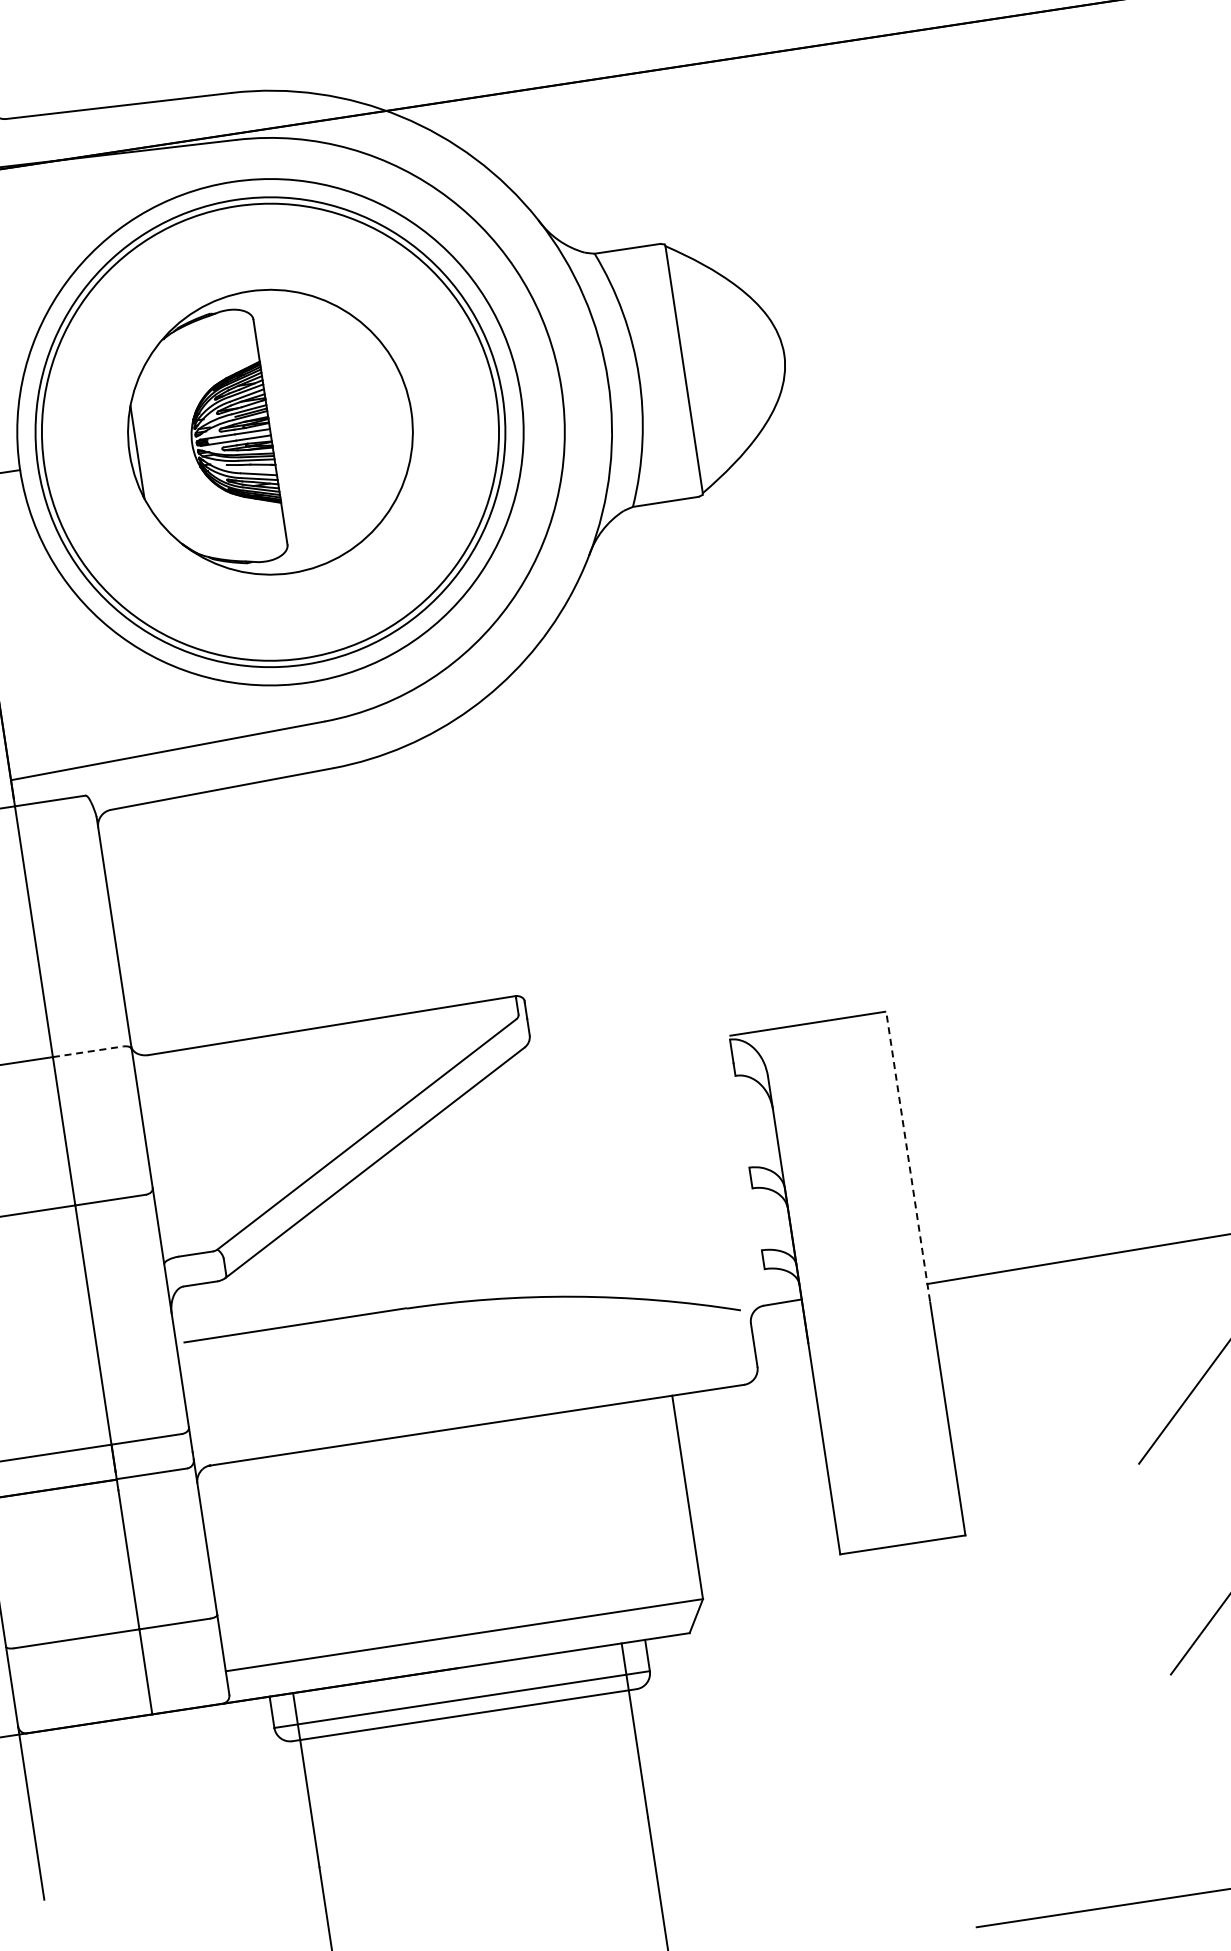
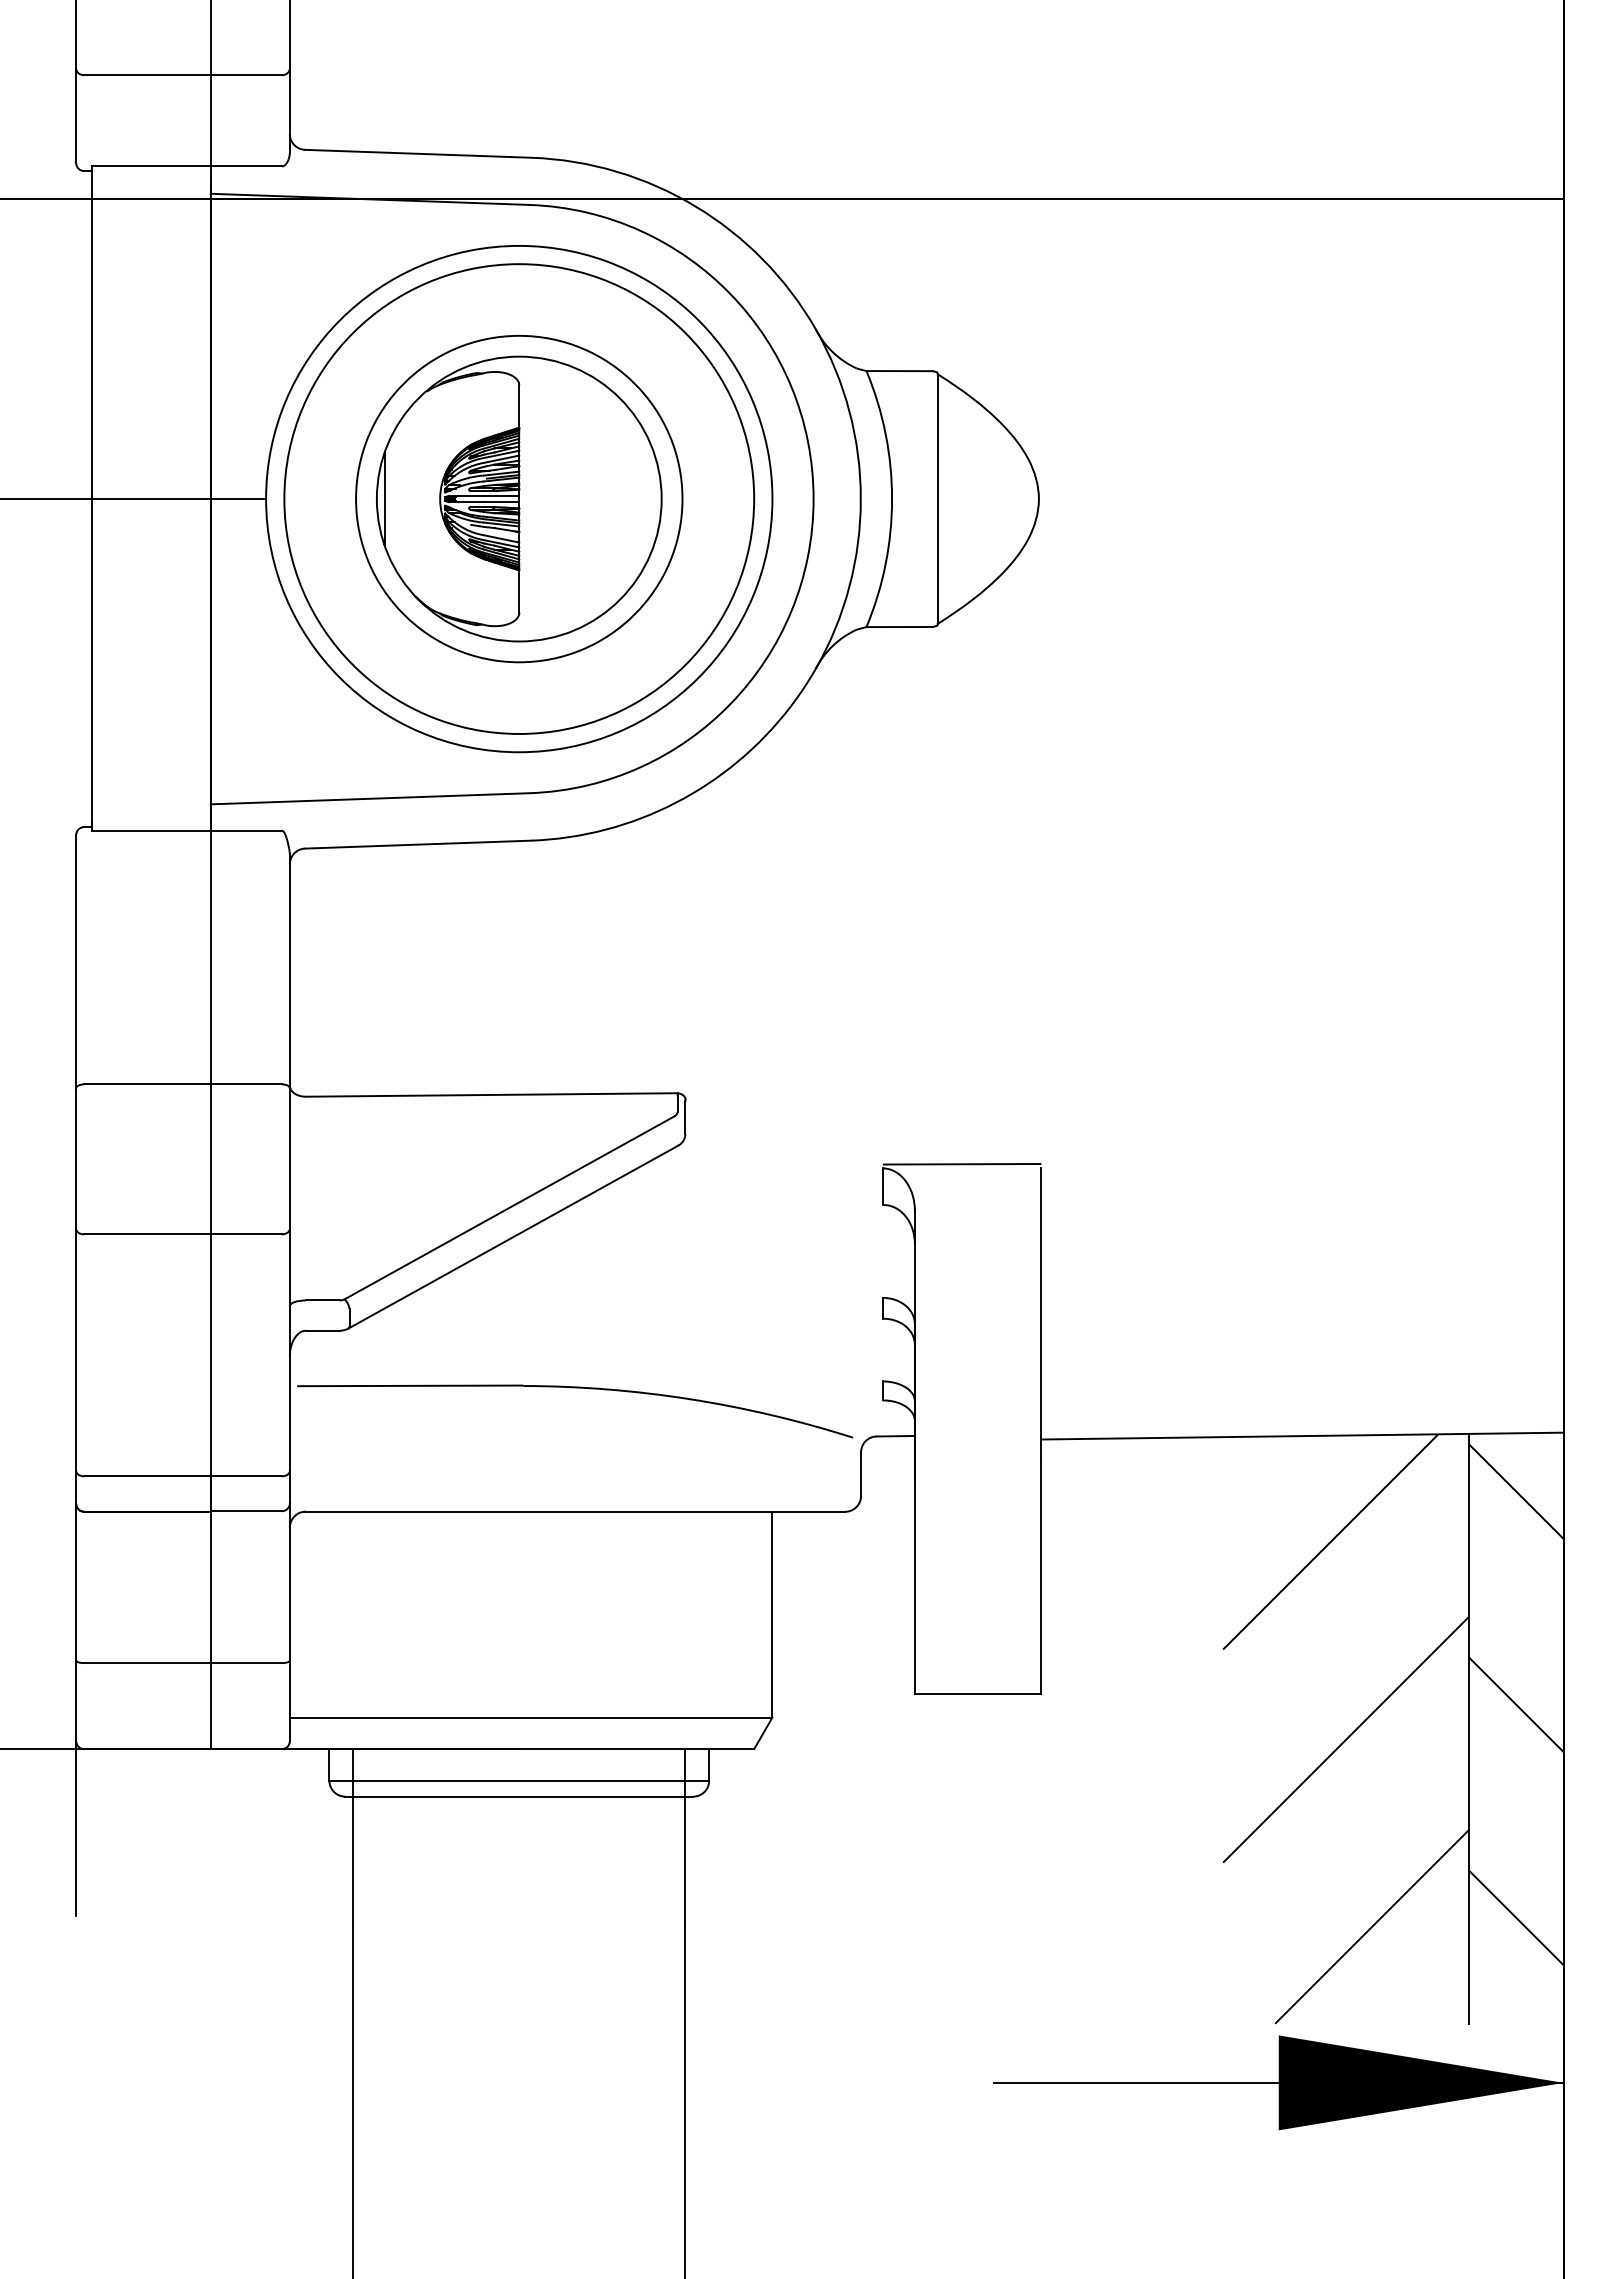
circle: (270, 431) -> (519, 498), size x0.71
line: (88, 1051) -> (246, 1084), dashed -> solid
line: (908, 1159) -> (1041, 1313), dashed -> solid

